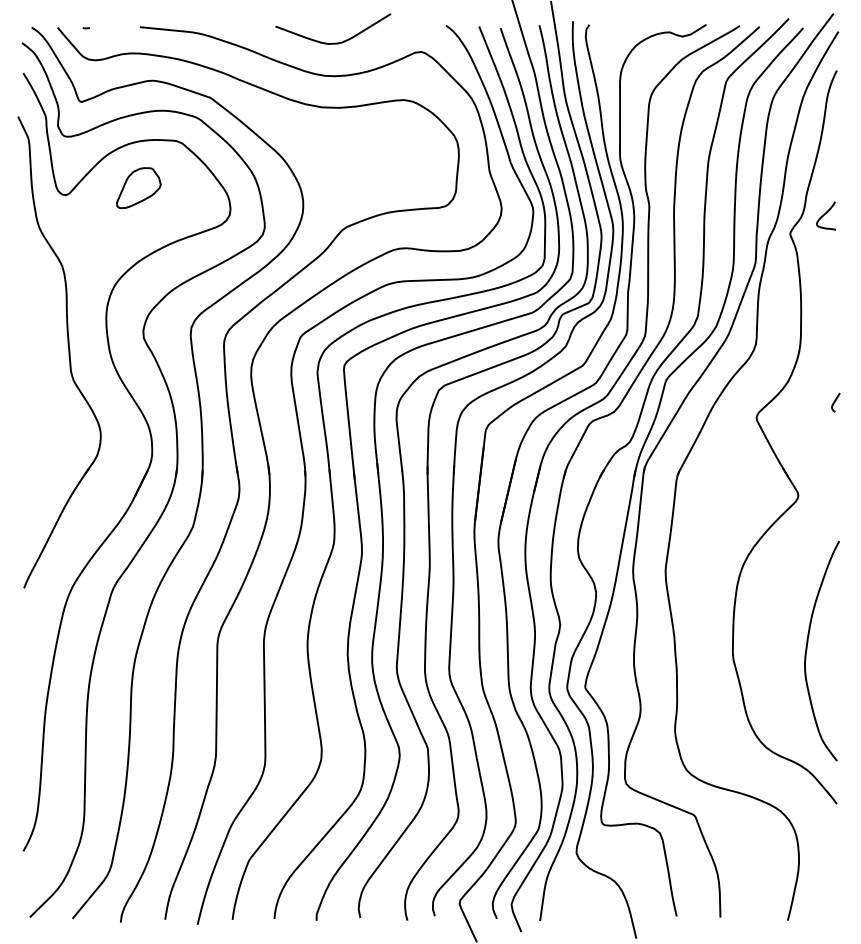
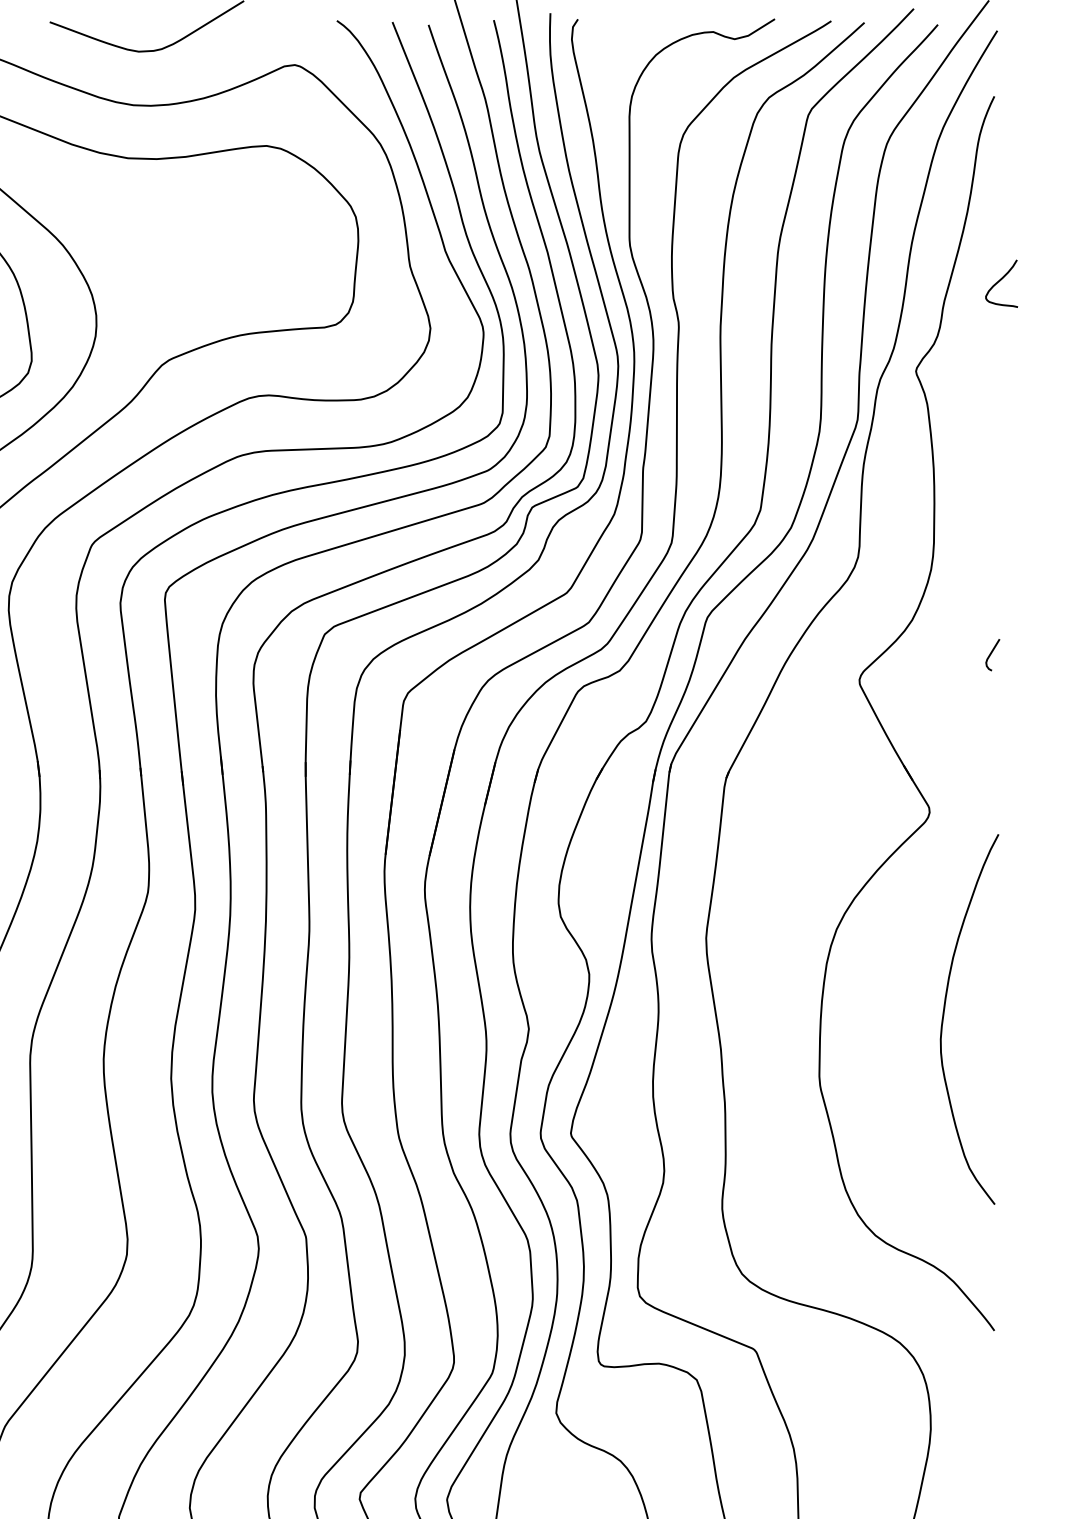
curve: (825, 214) -> (1000, 281), moved
curve: (807, 650) -> (945, 1018), moved

